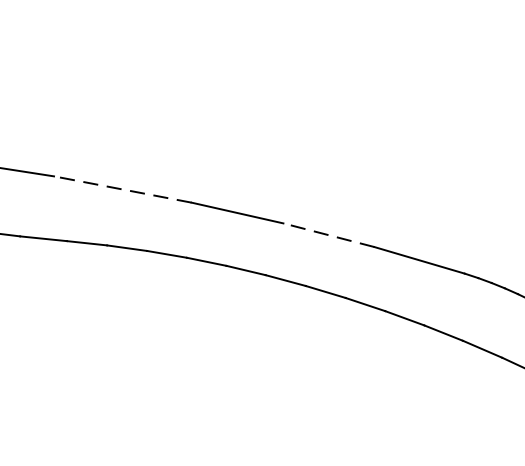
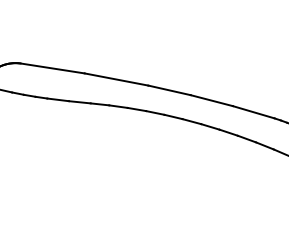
line: (122, 189) -> (116, 79), dashed -> solid
line: (328, 234) -> (211, 100), dashed -> solid

